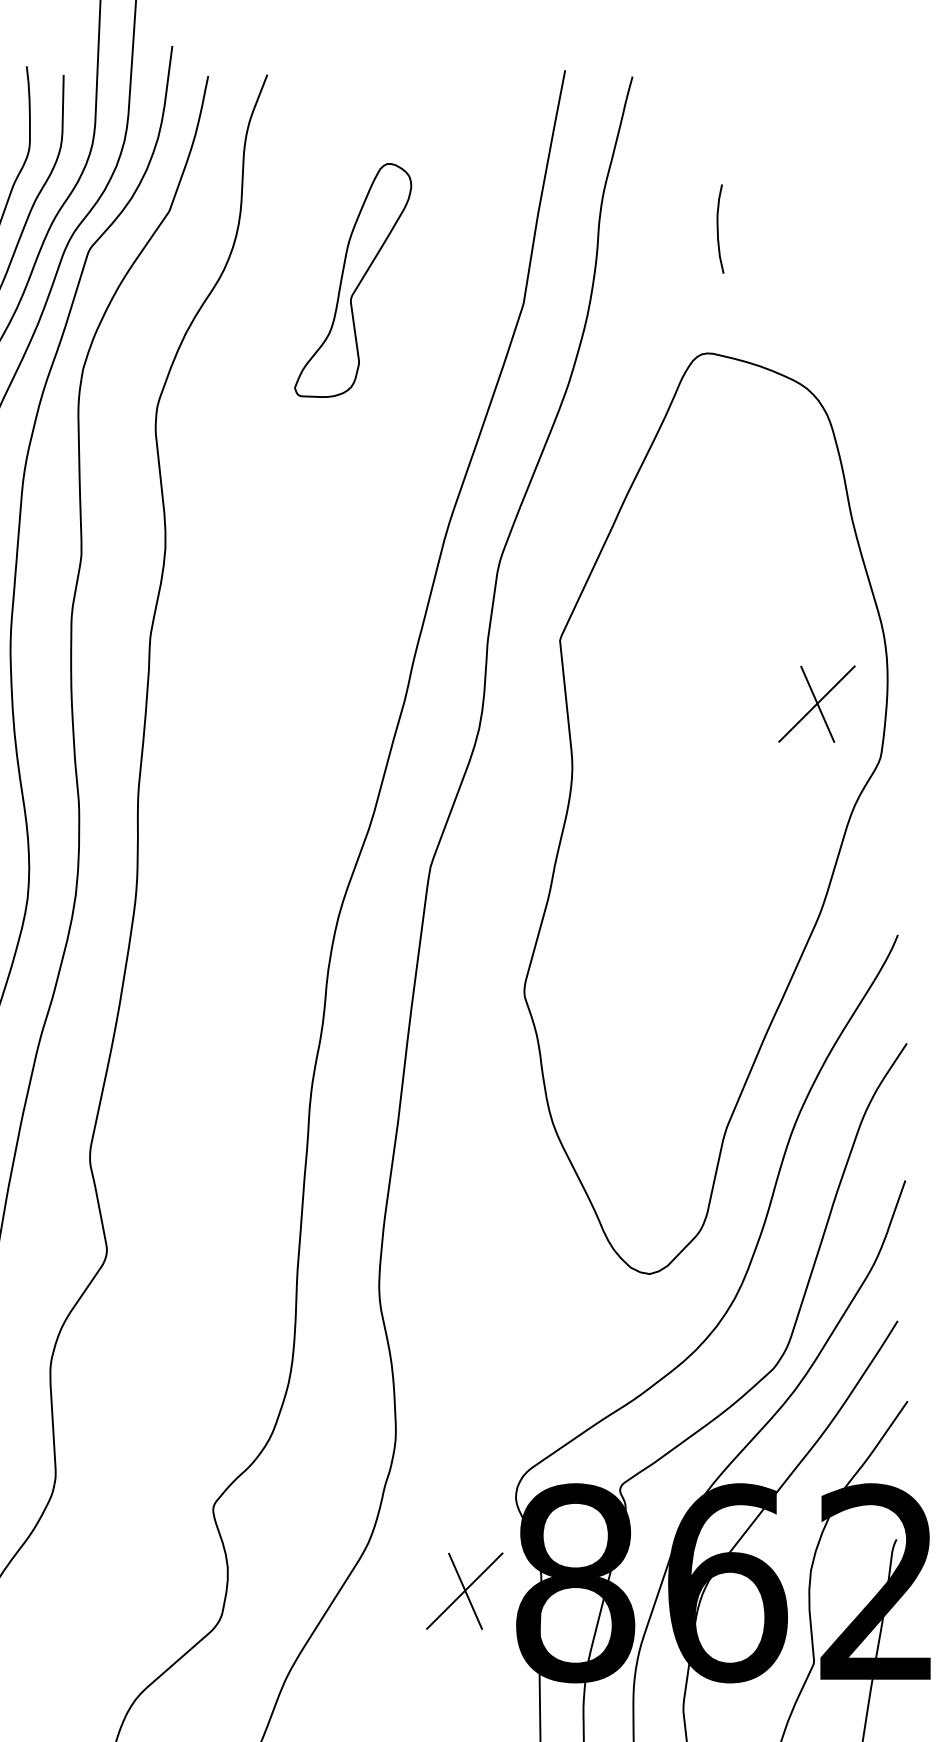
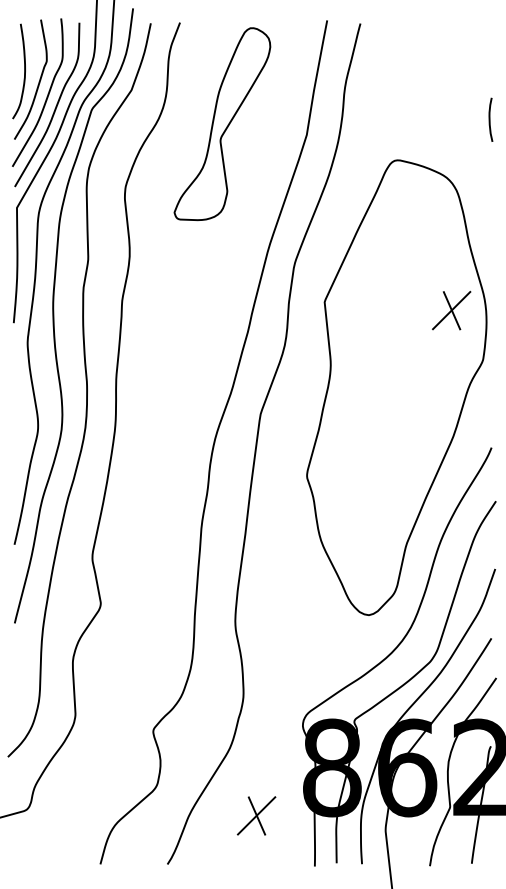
curve: (719, 228) -> (490, 119), moved
part: (353, 280) -> (222, 124), size x1.67
part: (816, 703) -> (451, 310), moved
part: (464, 1590) -> (256, 815), moved

